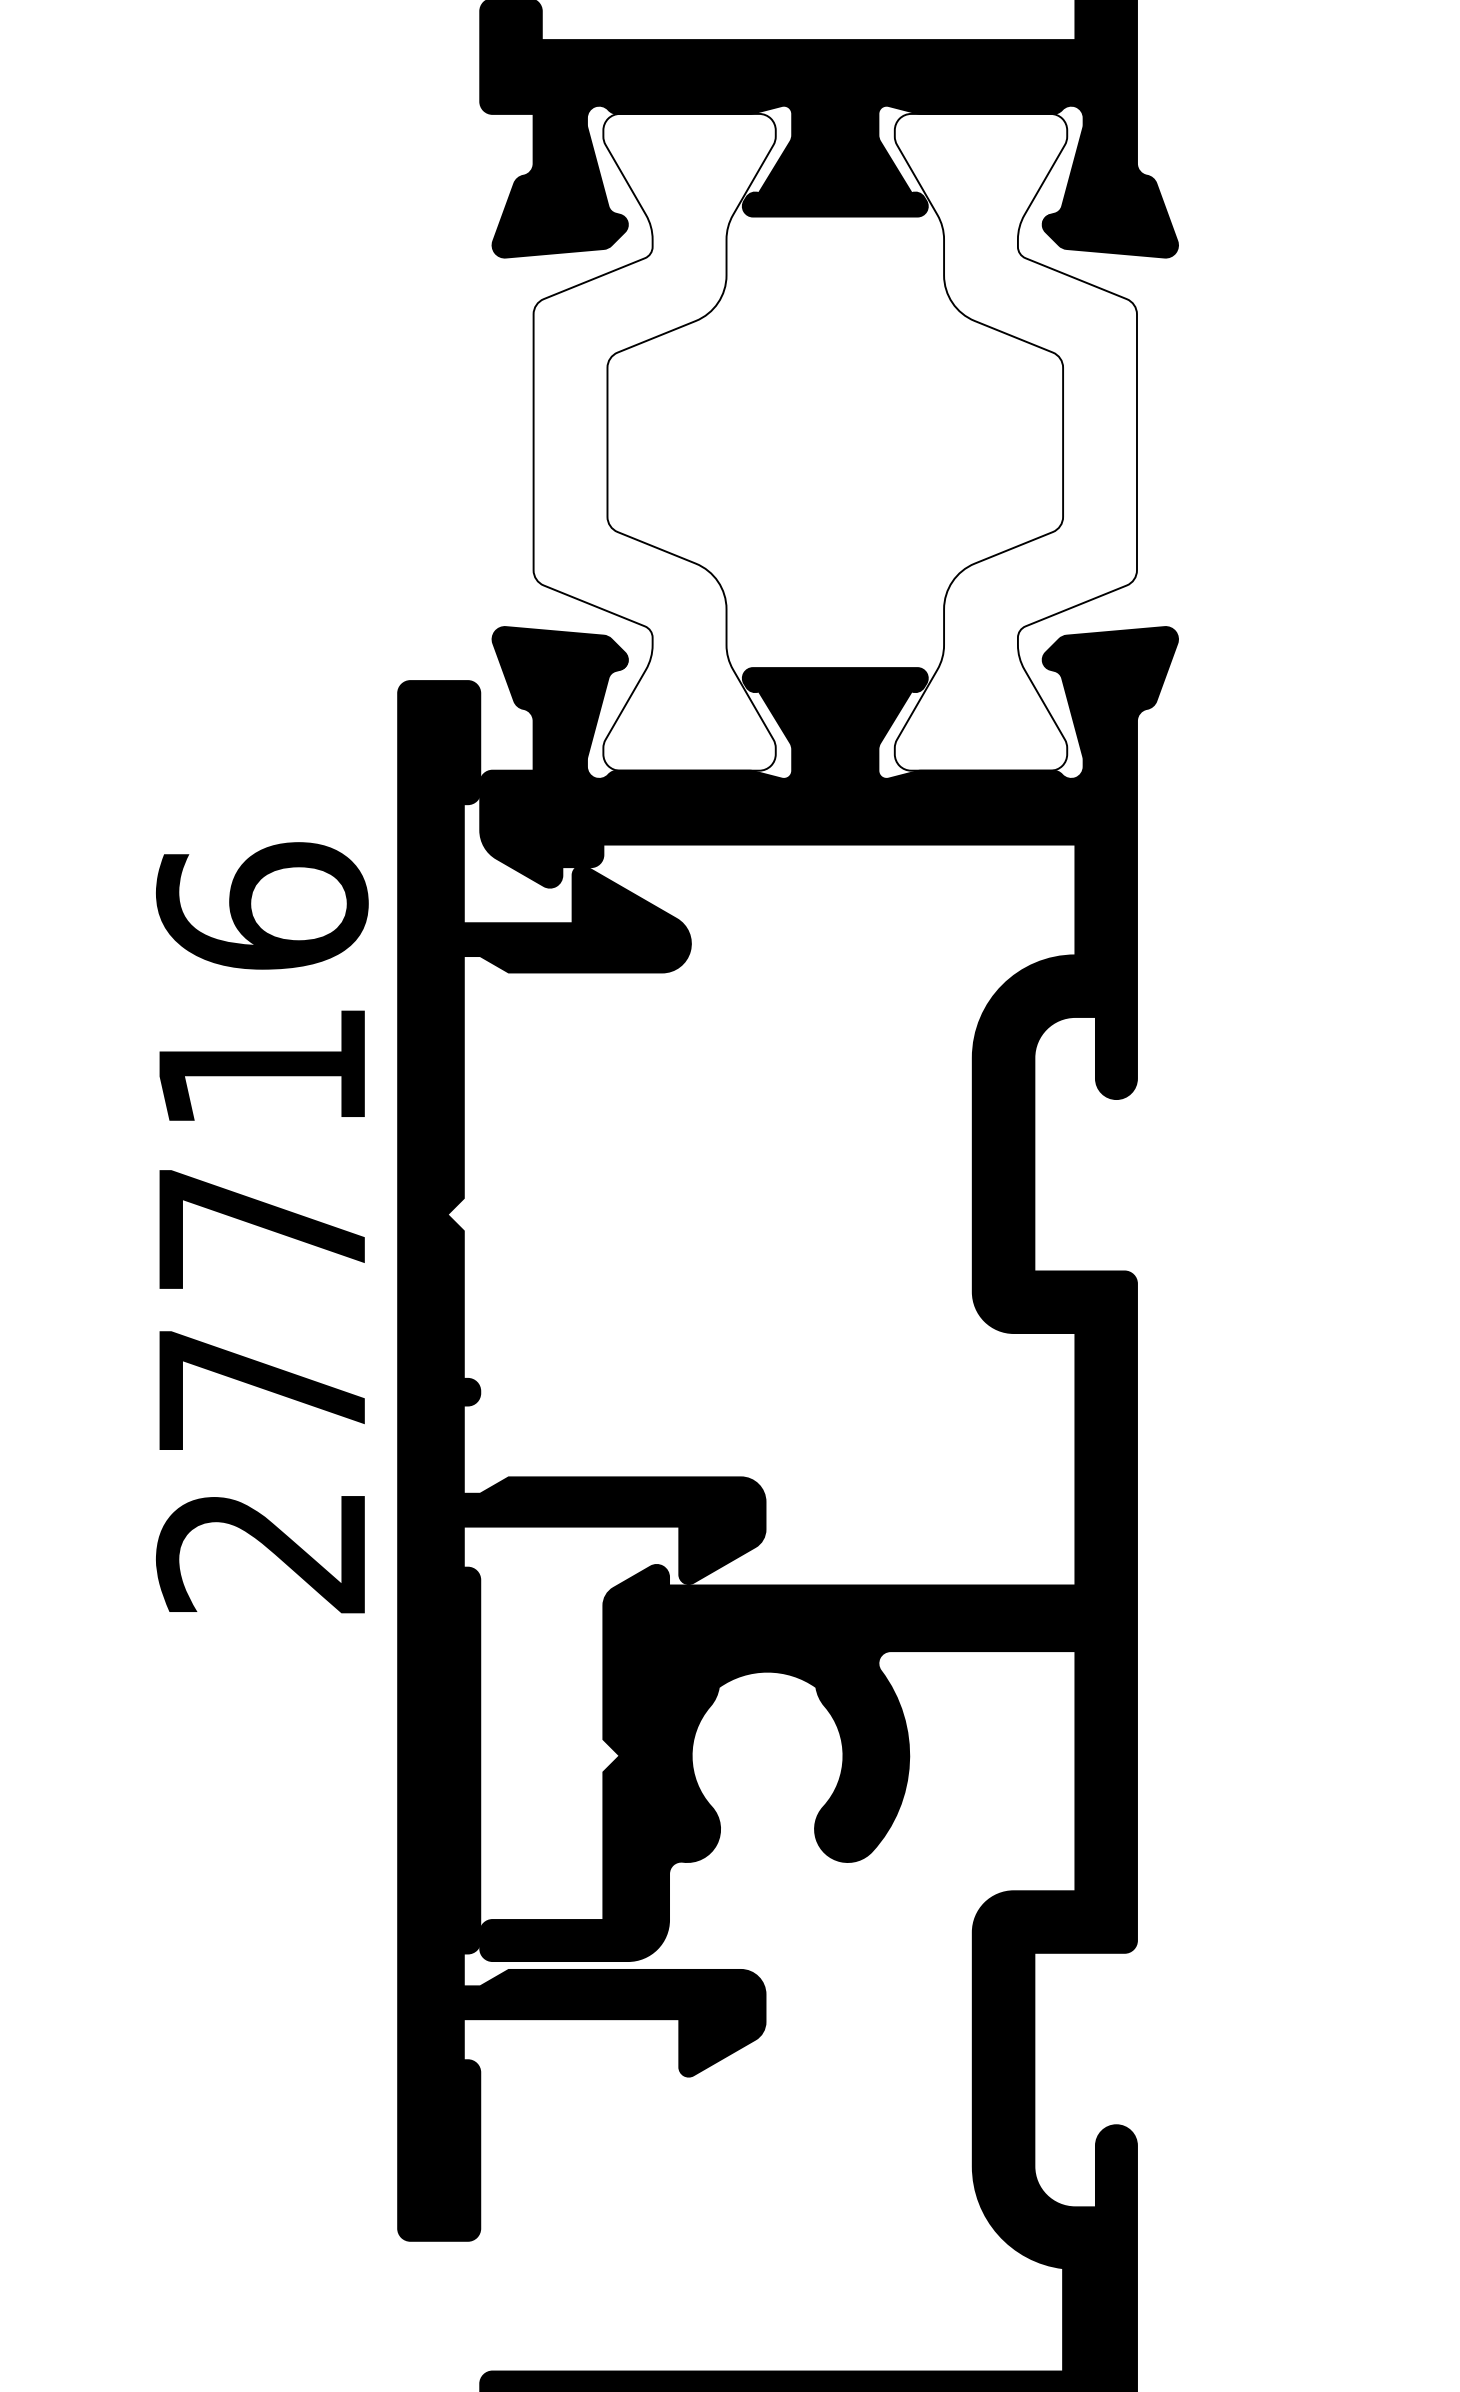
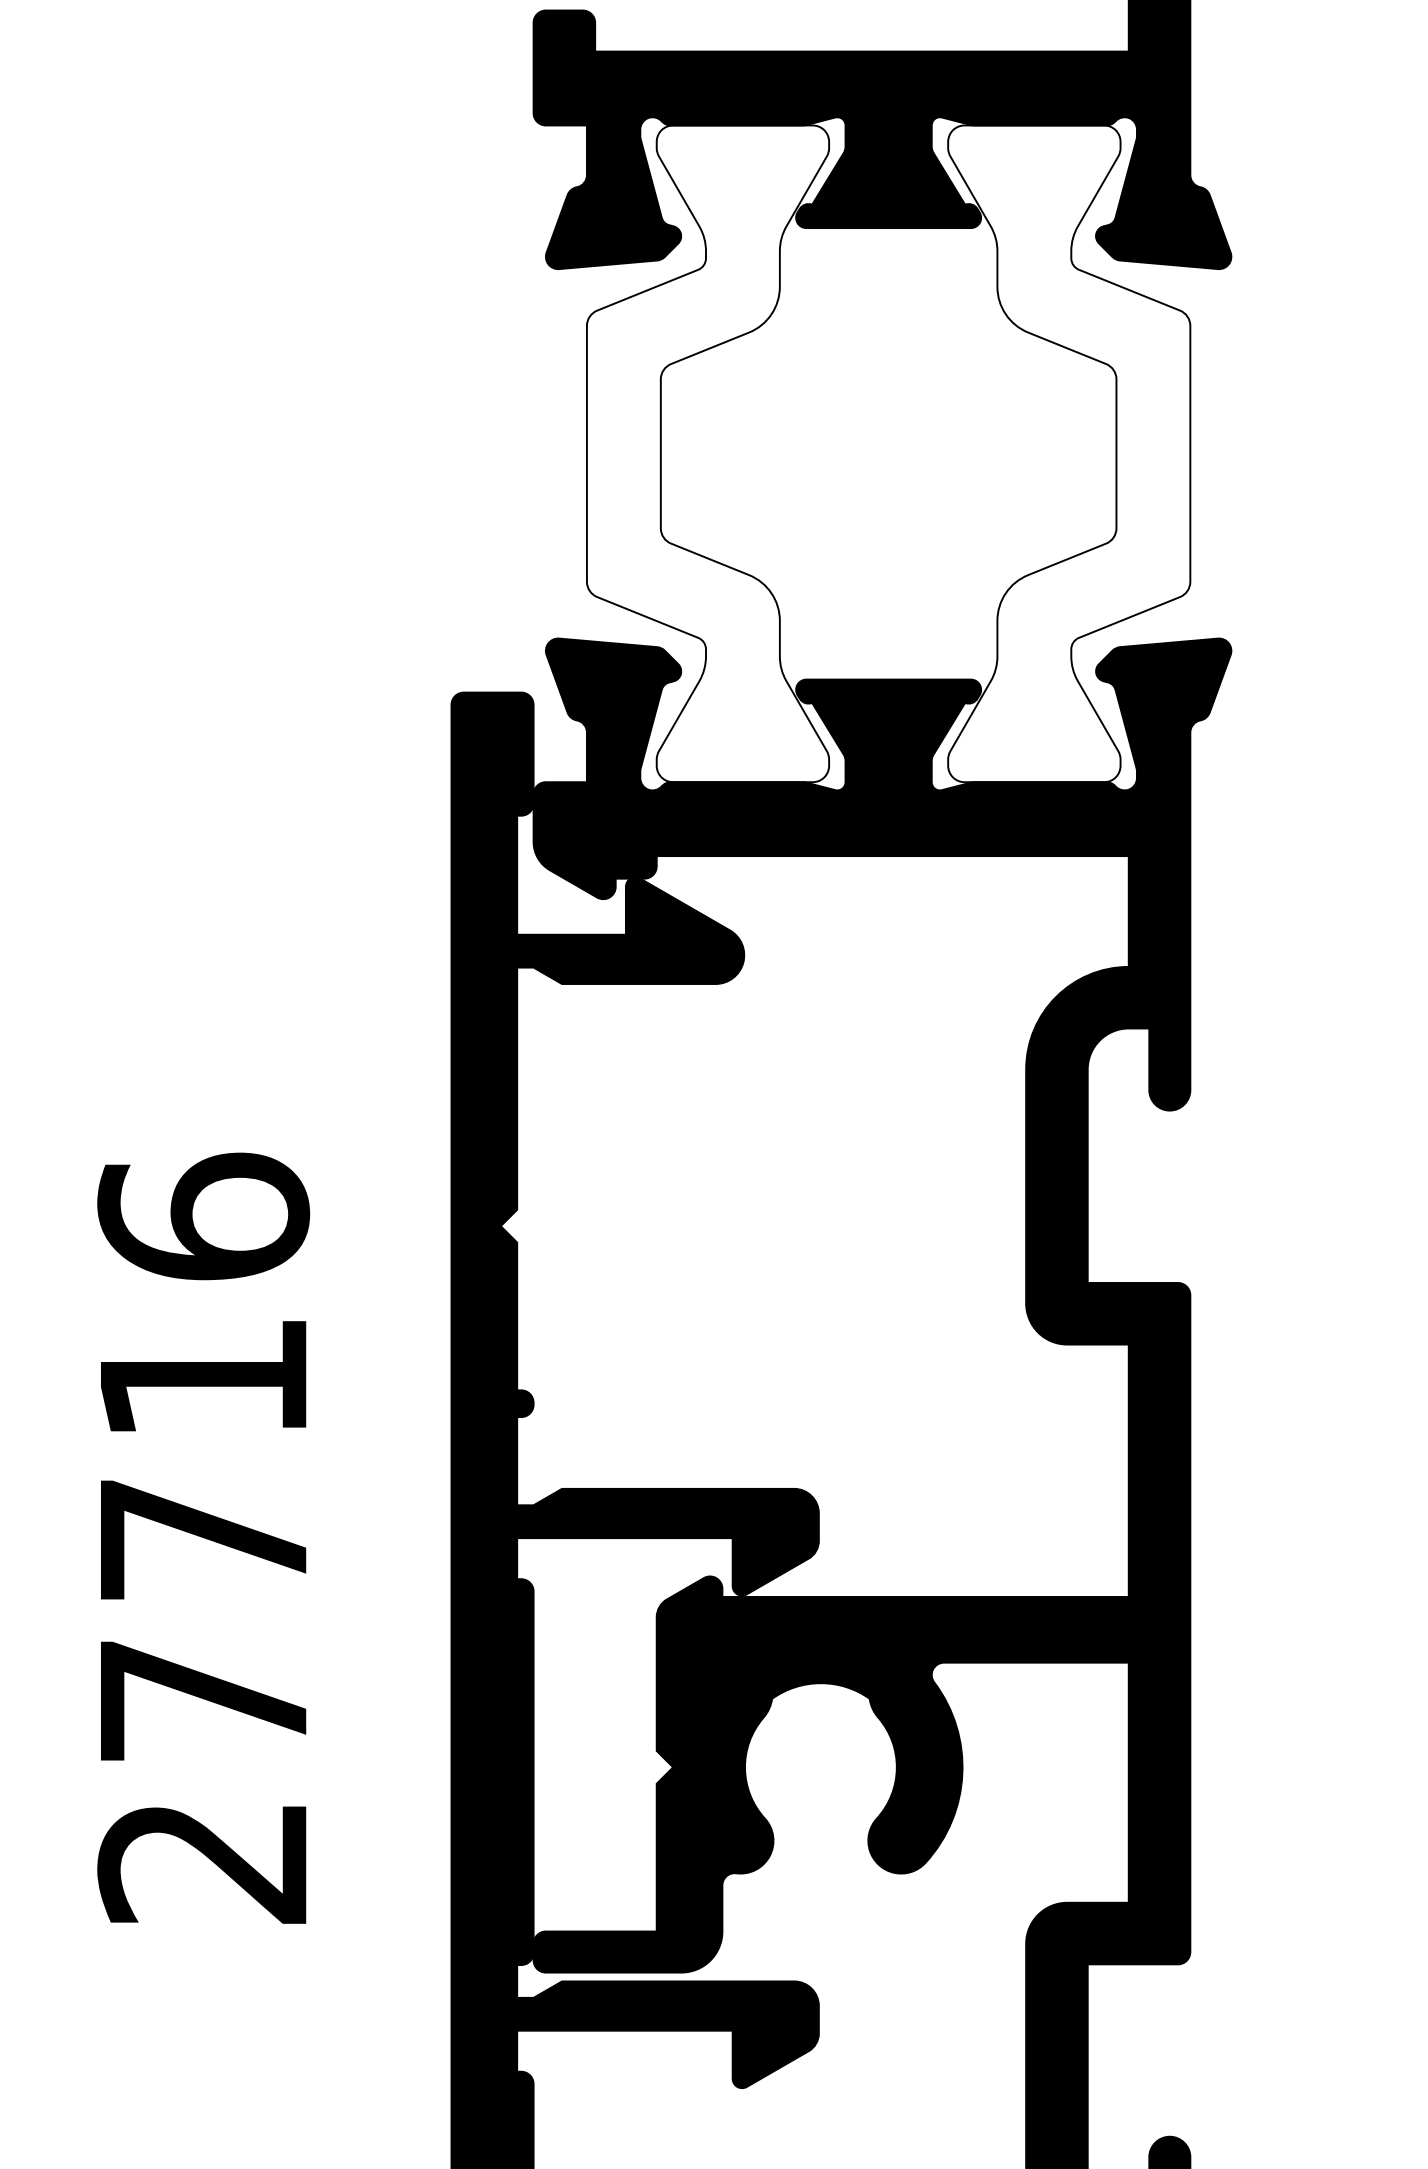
text: (262, 1227) -> (203, 1538), moved

